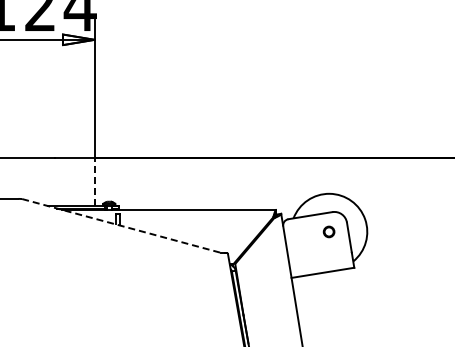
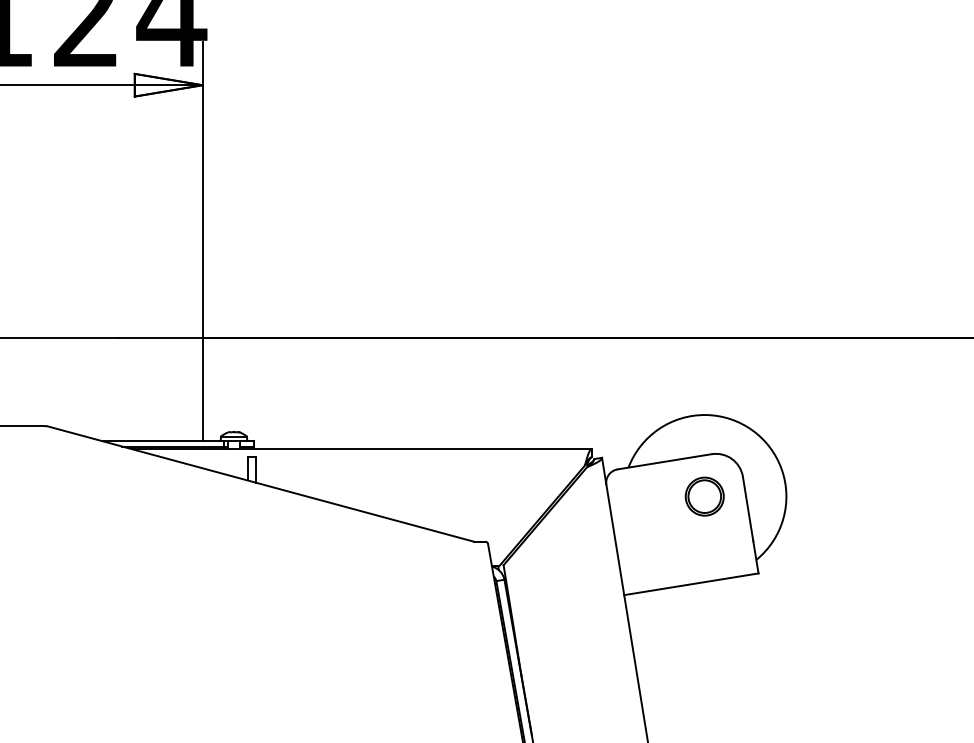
line: (94, 181) -> (202, 388), dashed -> solid
line: (122, 226) -> (262, 485), dashed -> solid
circle: (328, 231) -> (703, 495), size x1.67

